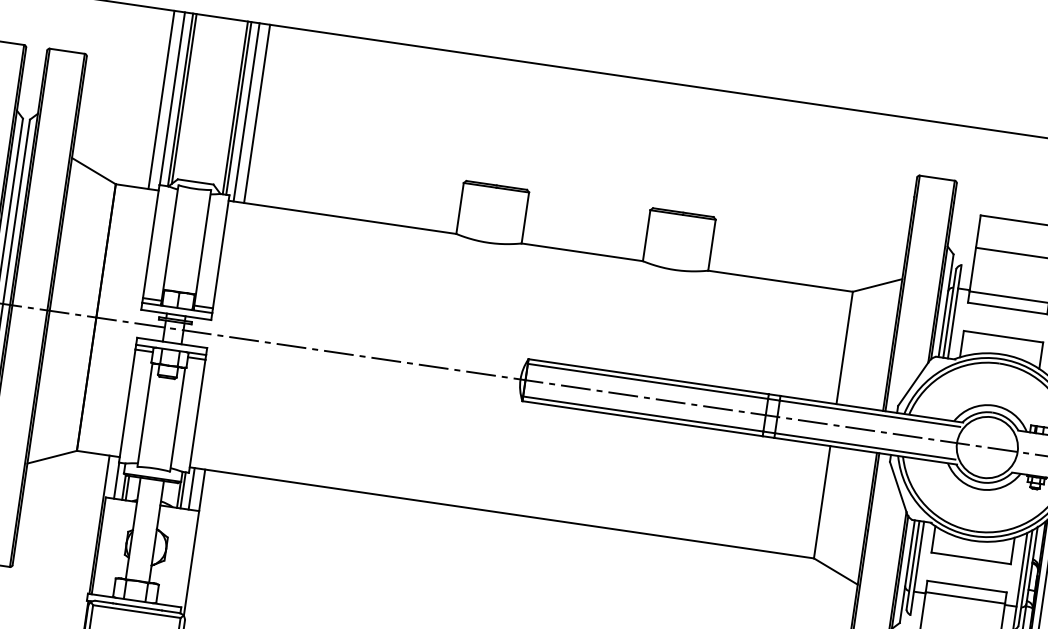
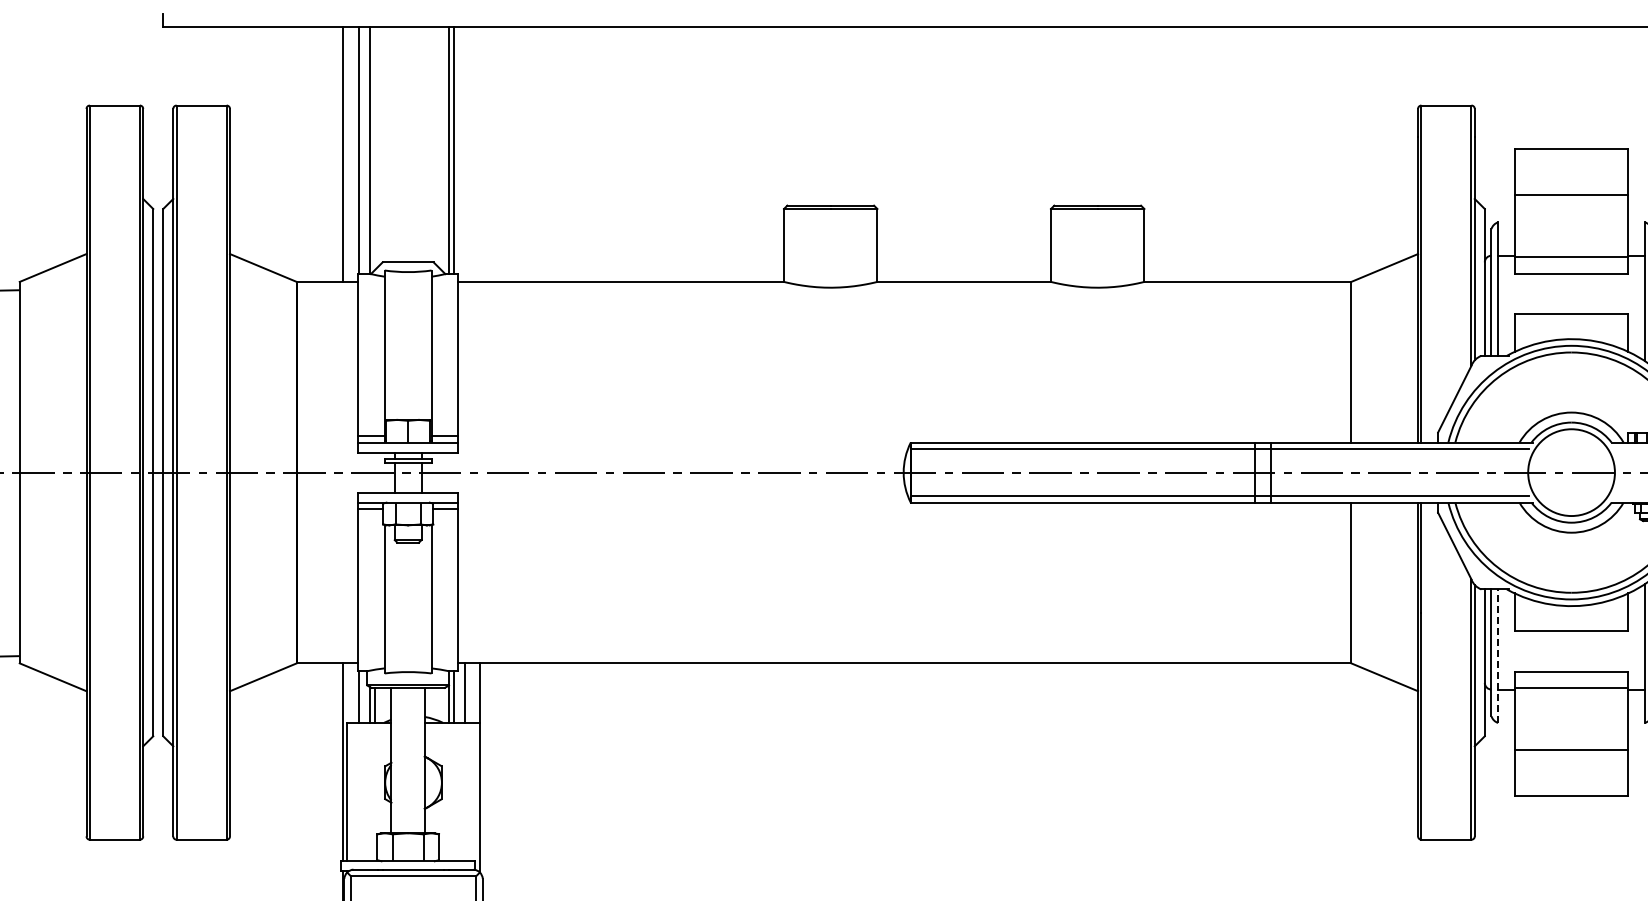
line: (184, 98) -> (375, 147), removed
line: (246, 111) -> (465, 153), removed
line: (257, 113) -> (480, 153), removed
line: (917, 568) -> (1498, 656), solid -> dashed

